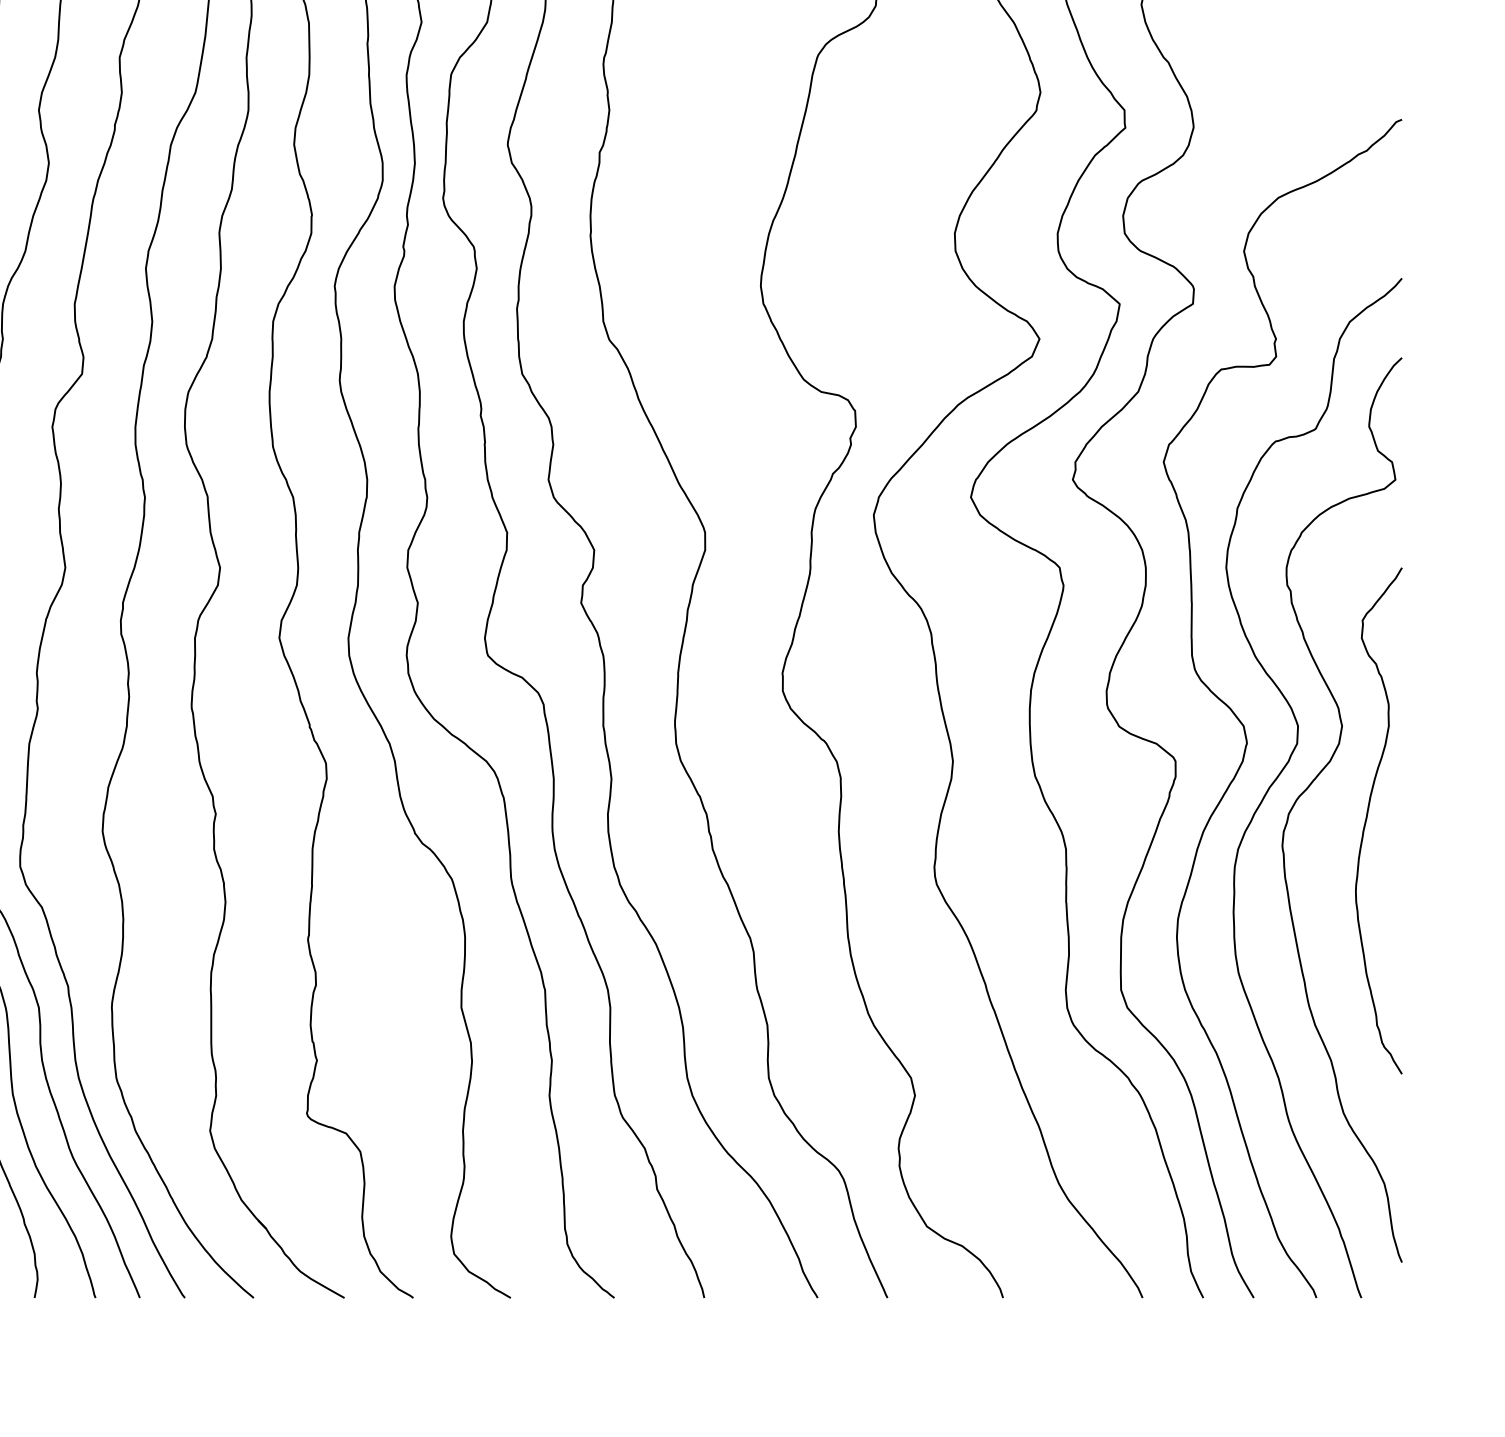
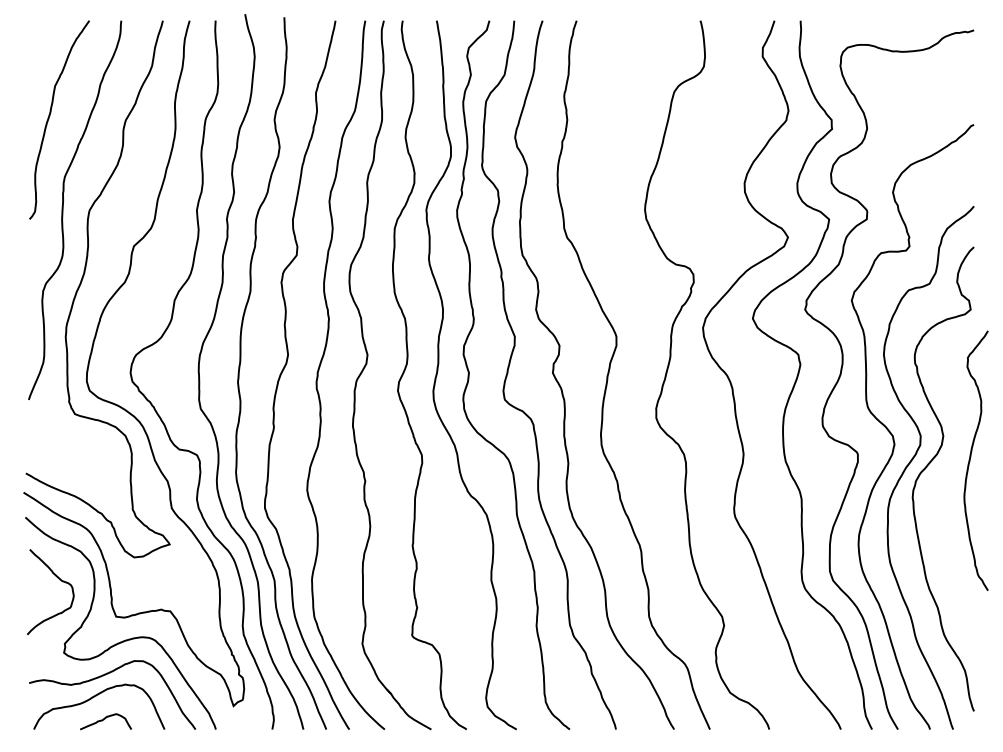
curve: (1369, 814) -> (971, 457), moved

